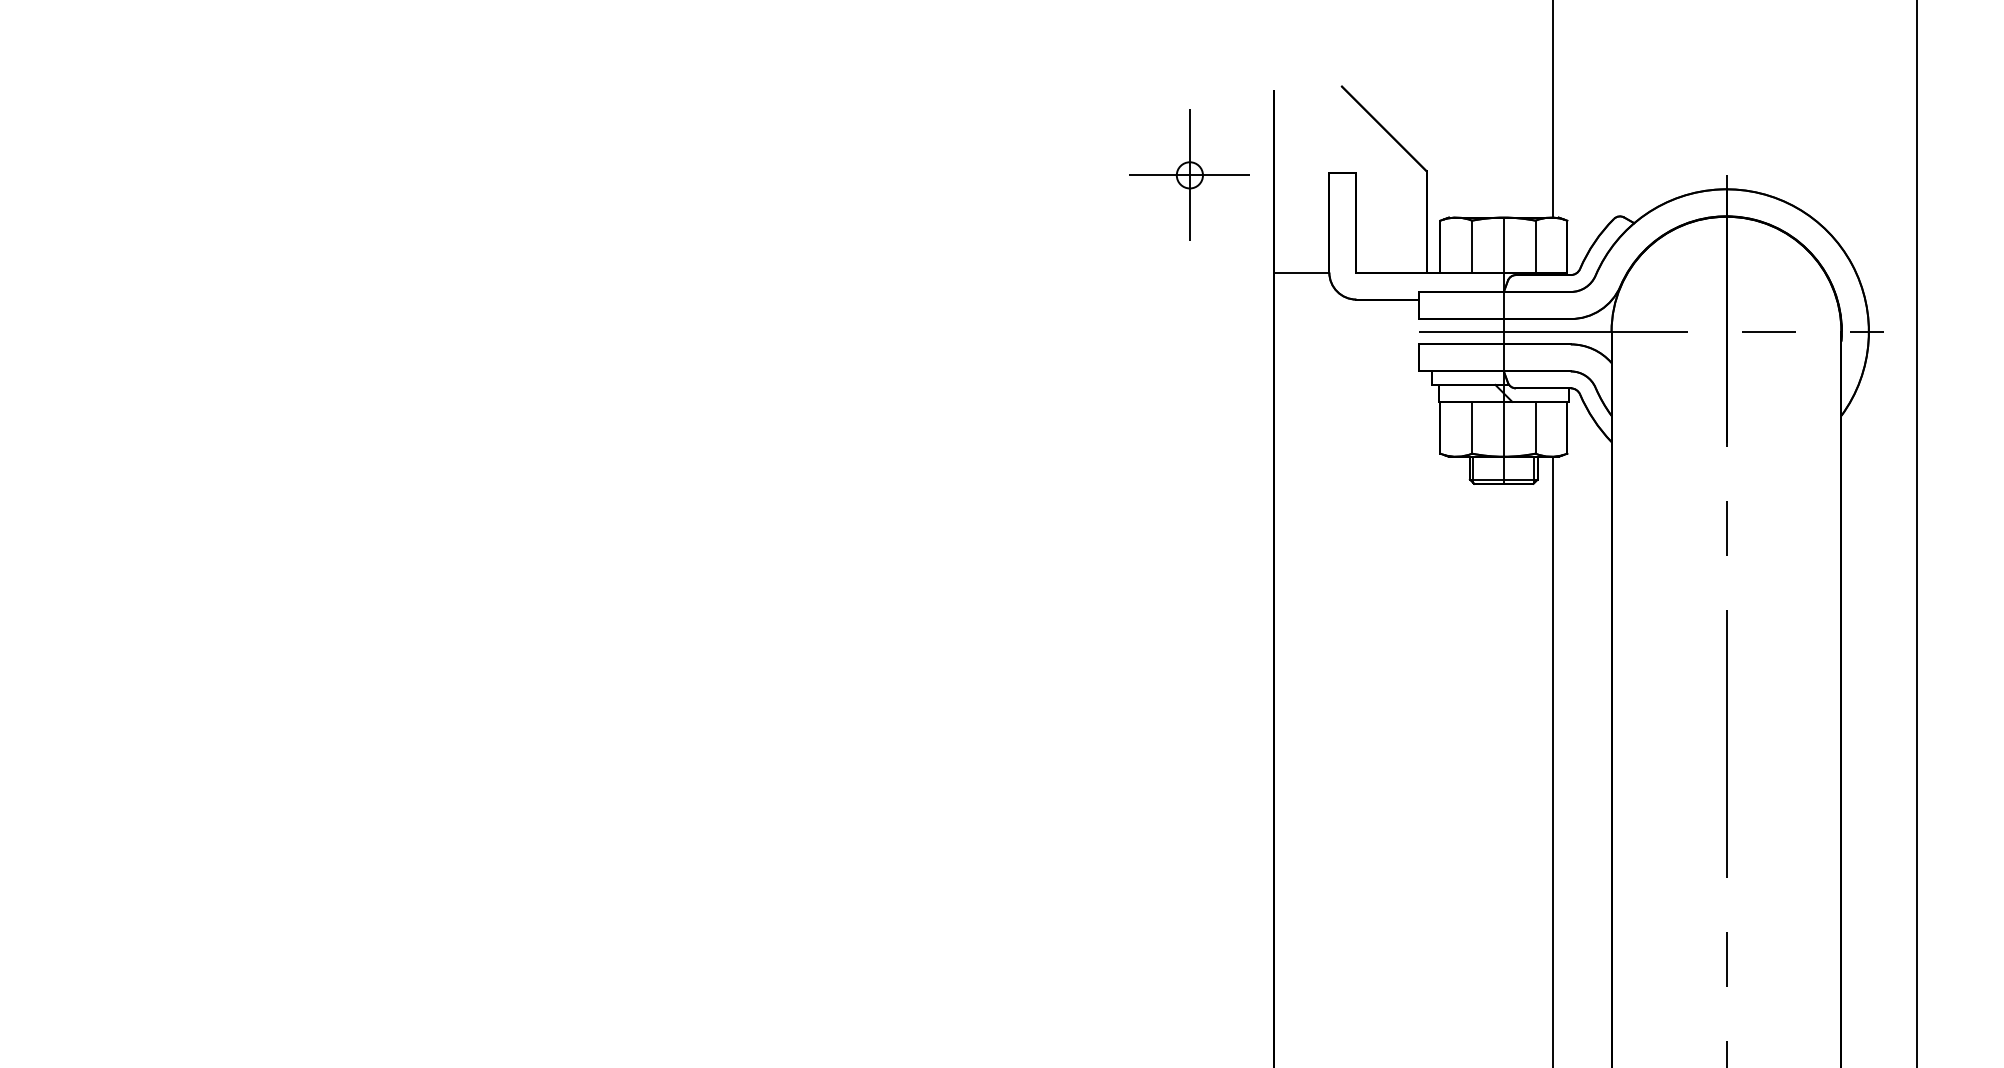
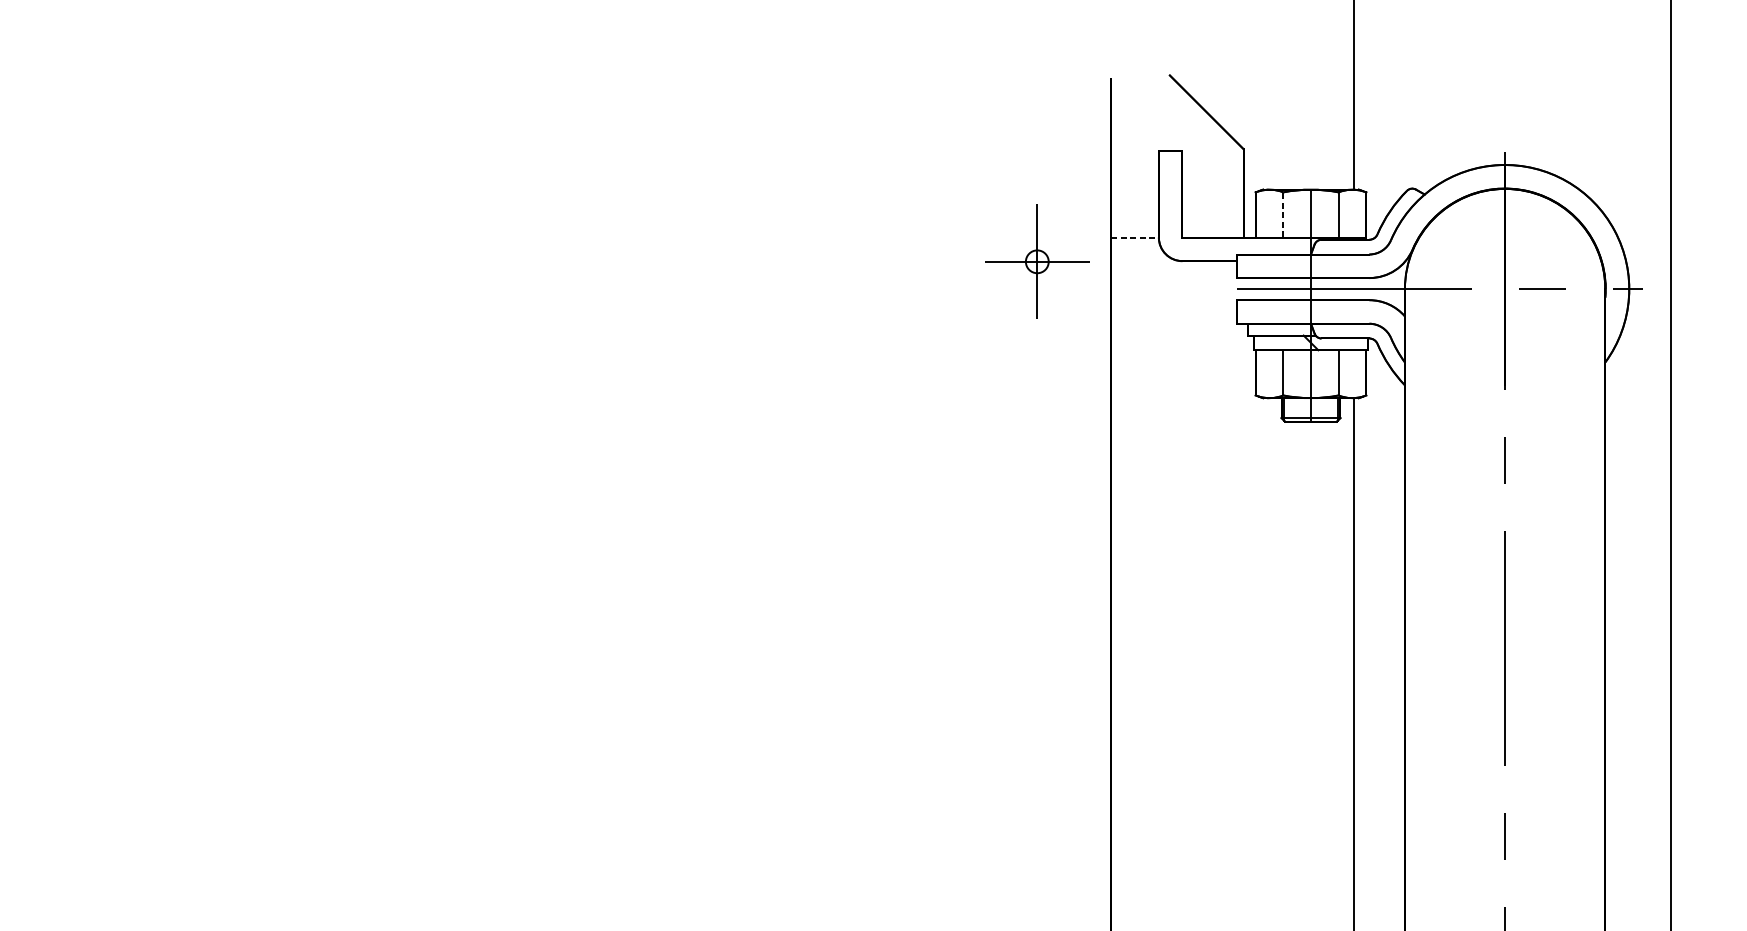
part: (1189, 174) -> (1036, 261), moved
line: (1472, 246) -> (1283, 214), solid -> dashed
line: (1302, 272) -> (1135, 237), solid -> dashed

